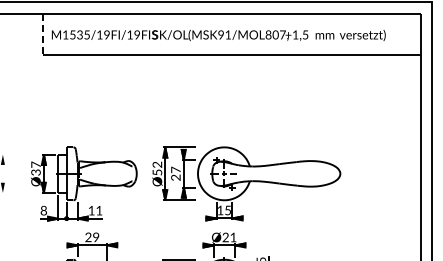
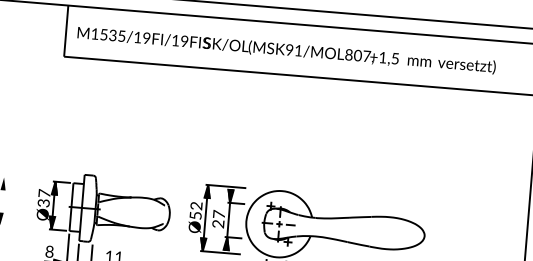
line: (42, 35) -> (65, 32), dashed -> solid

